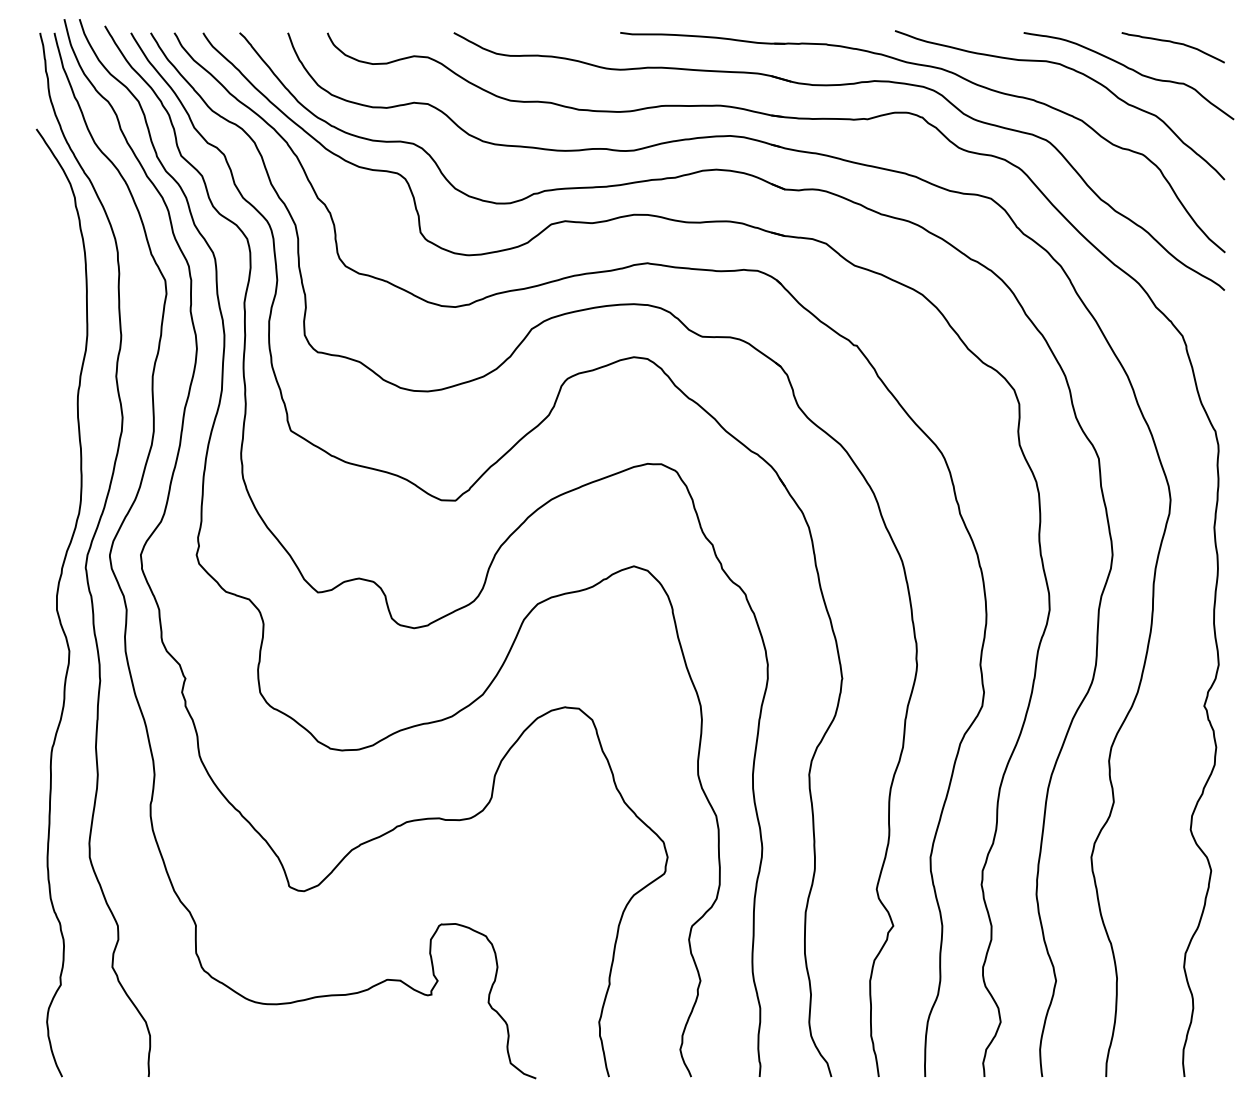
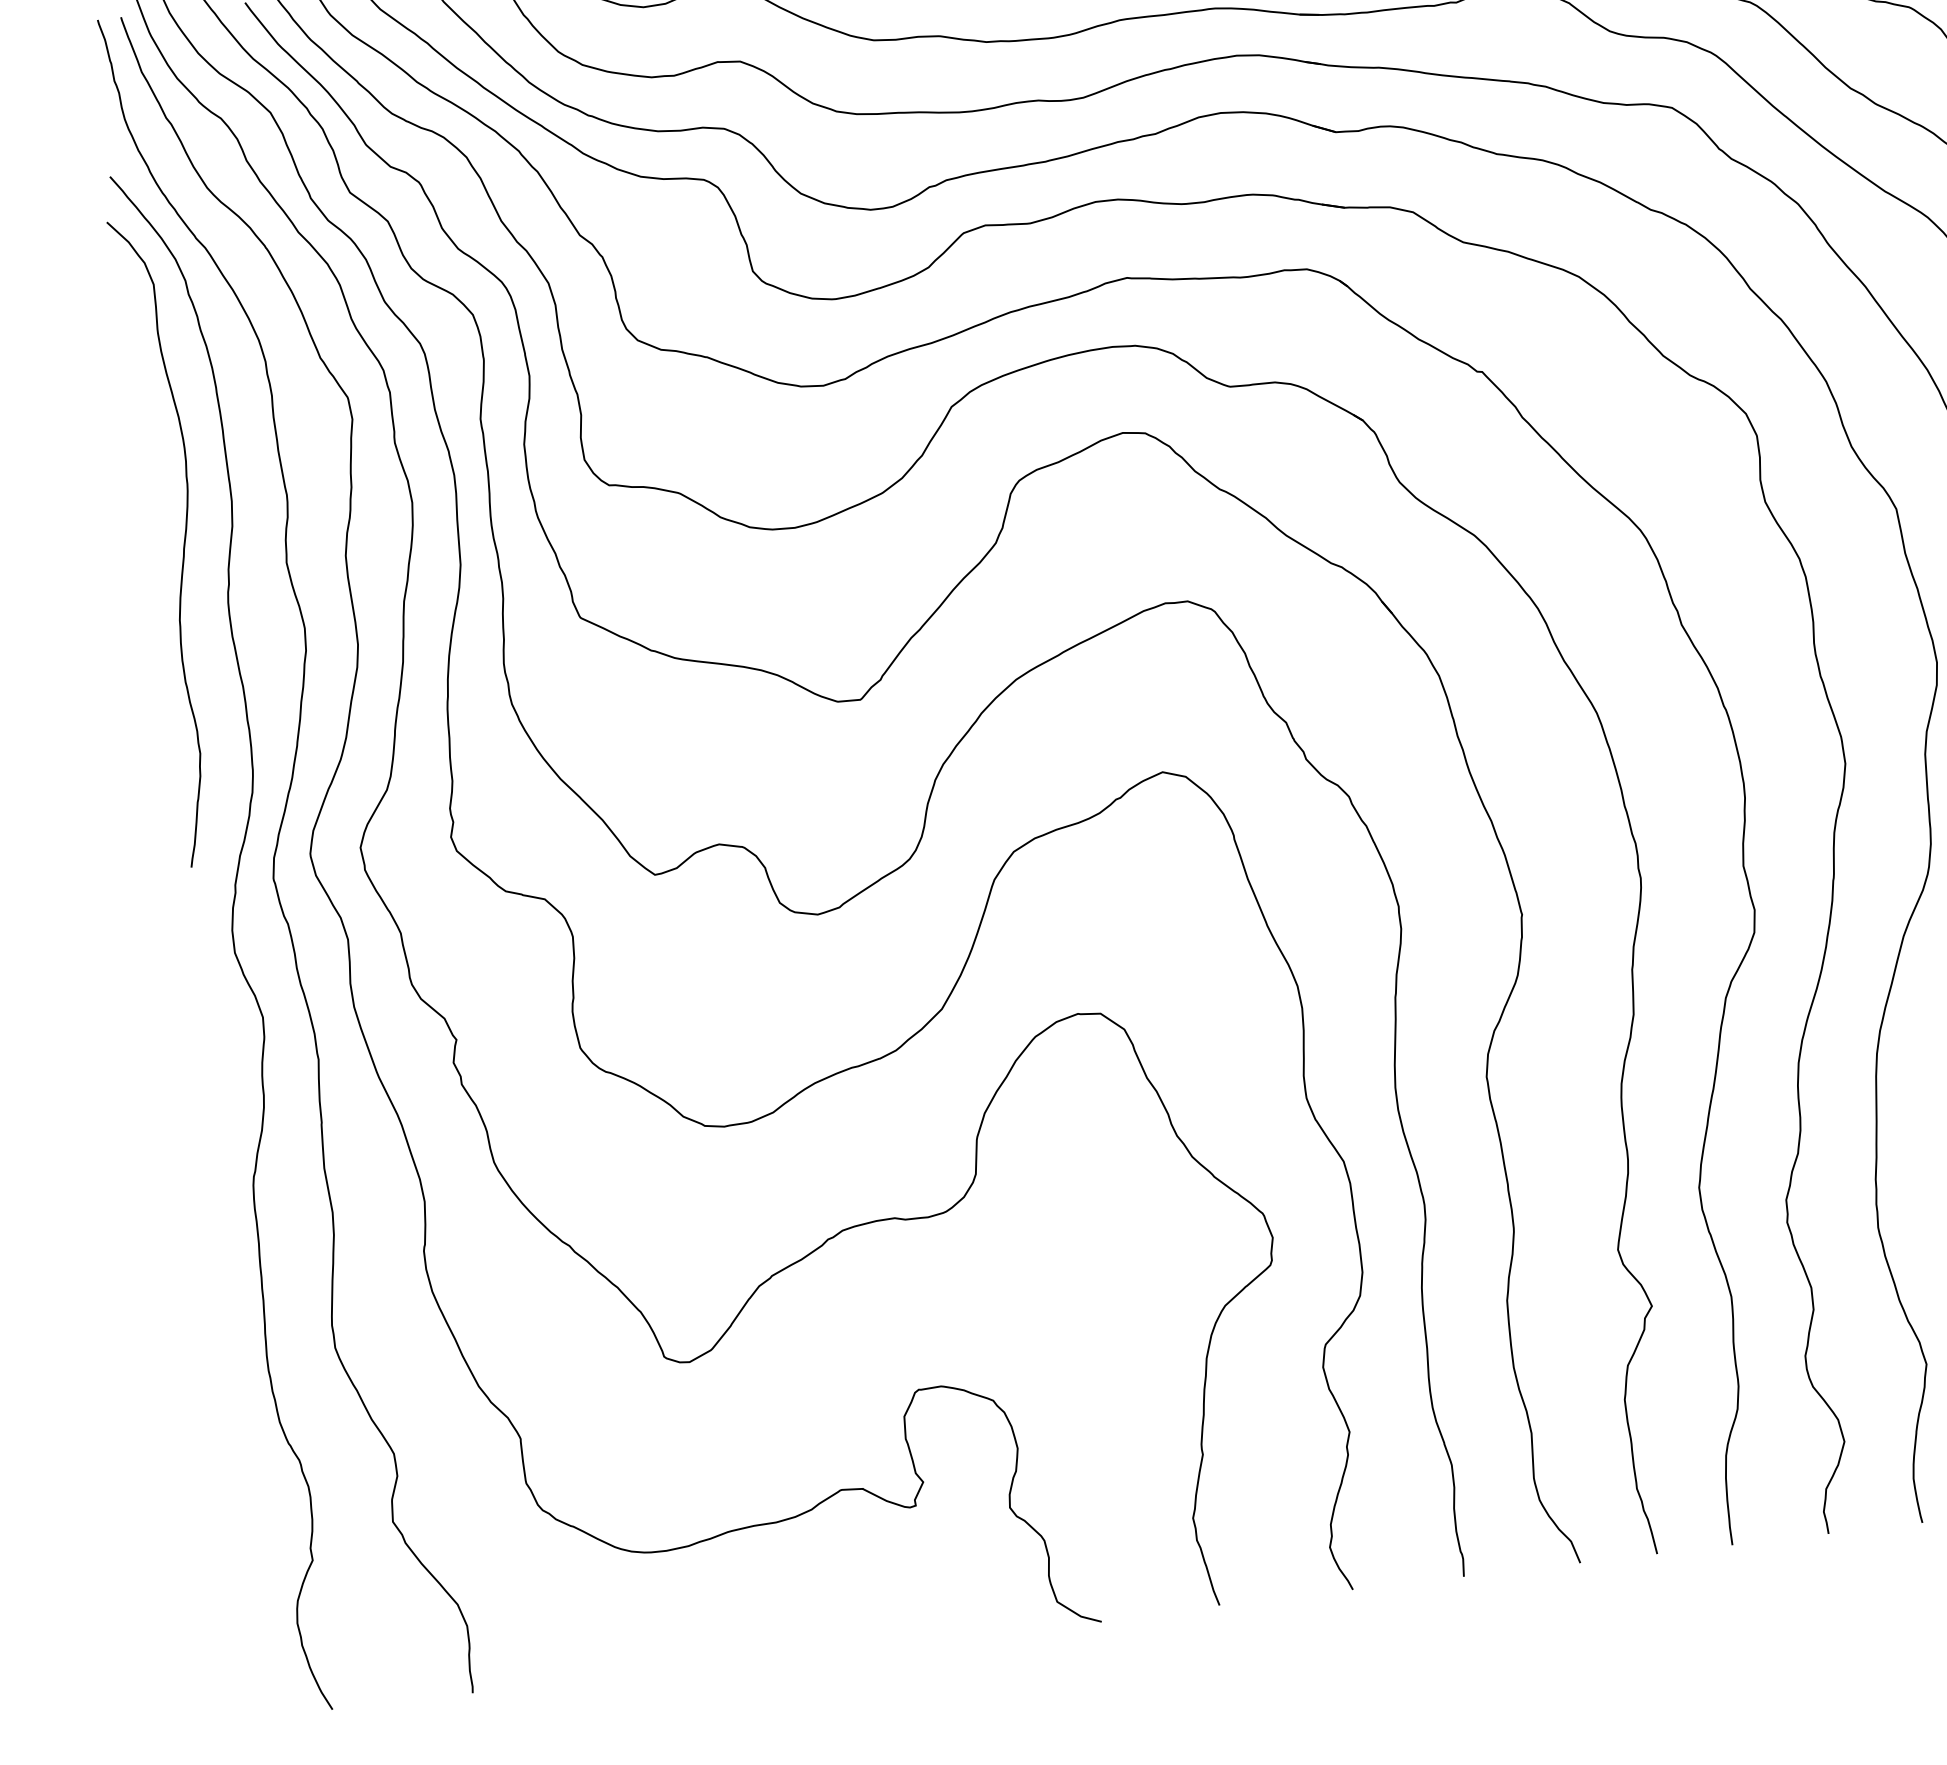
curve: (54, 356) -> (182, 542), added

